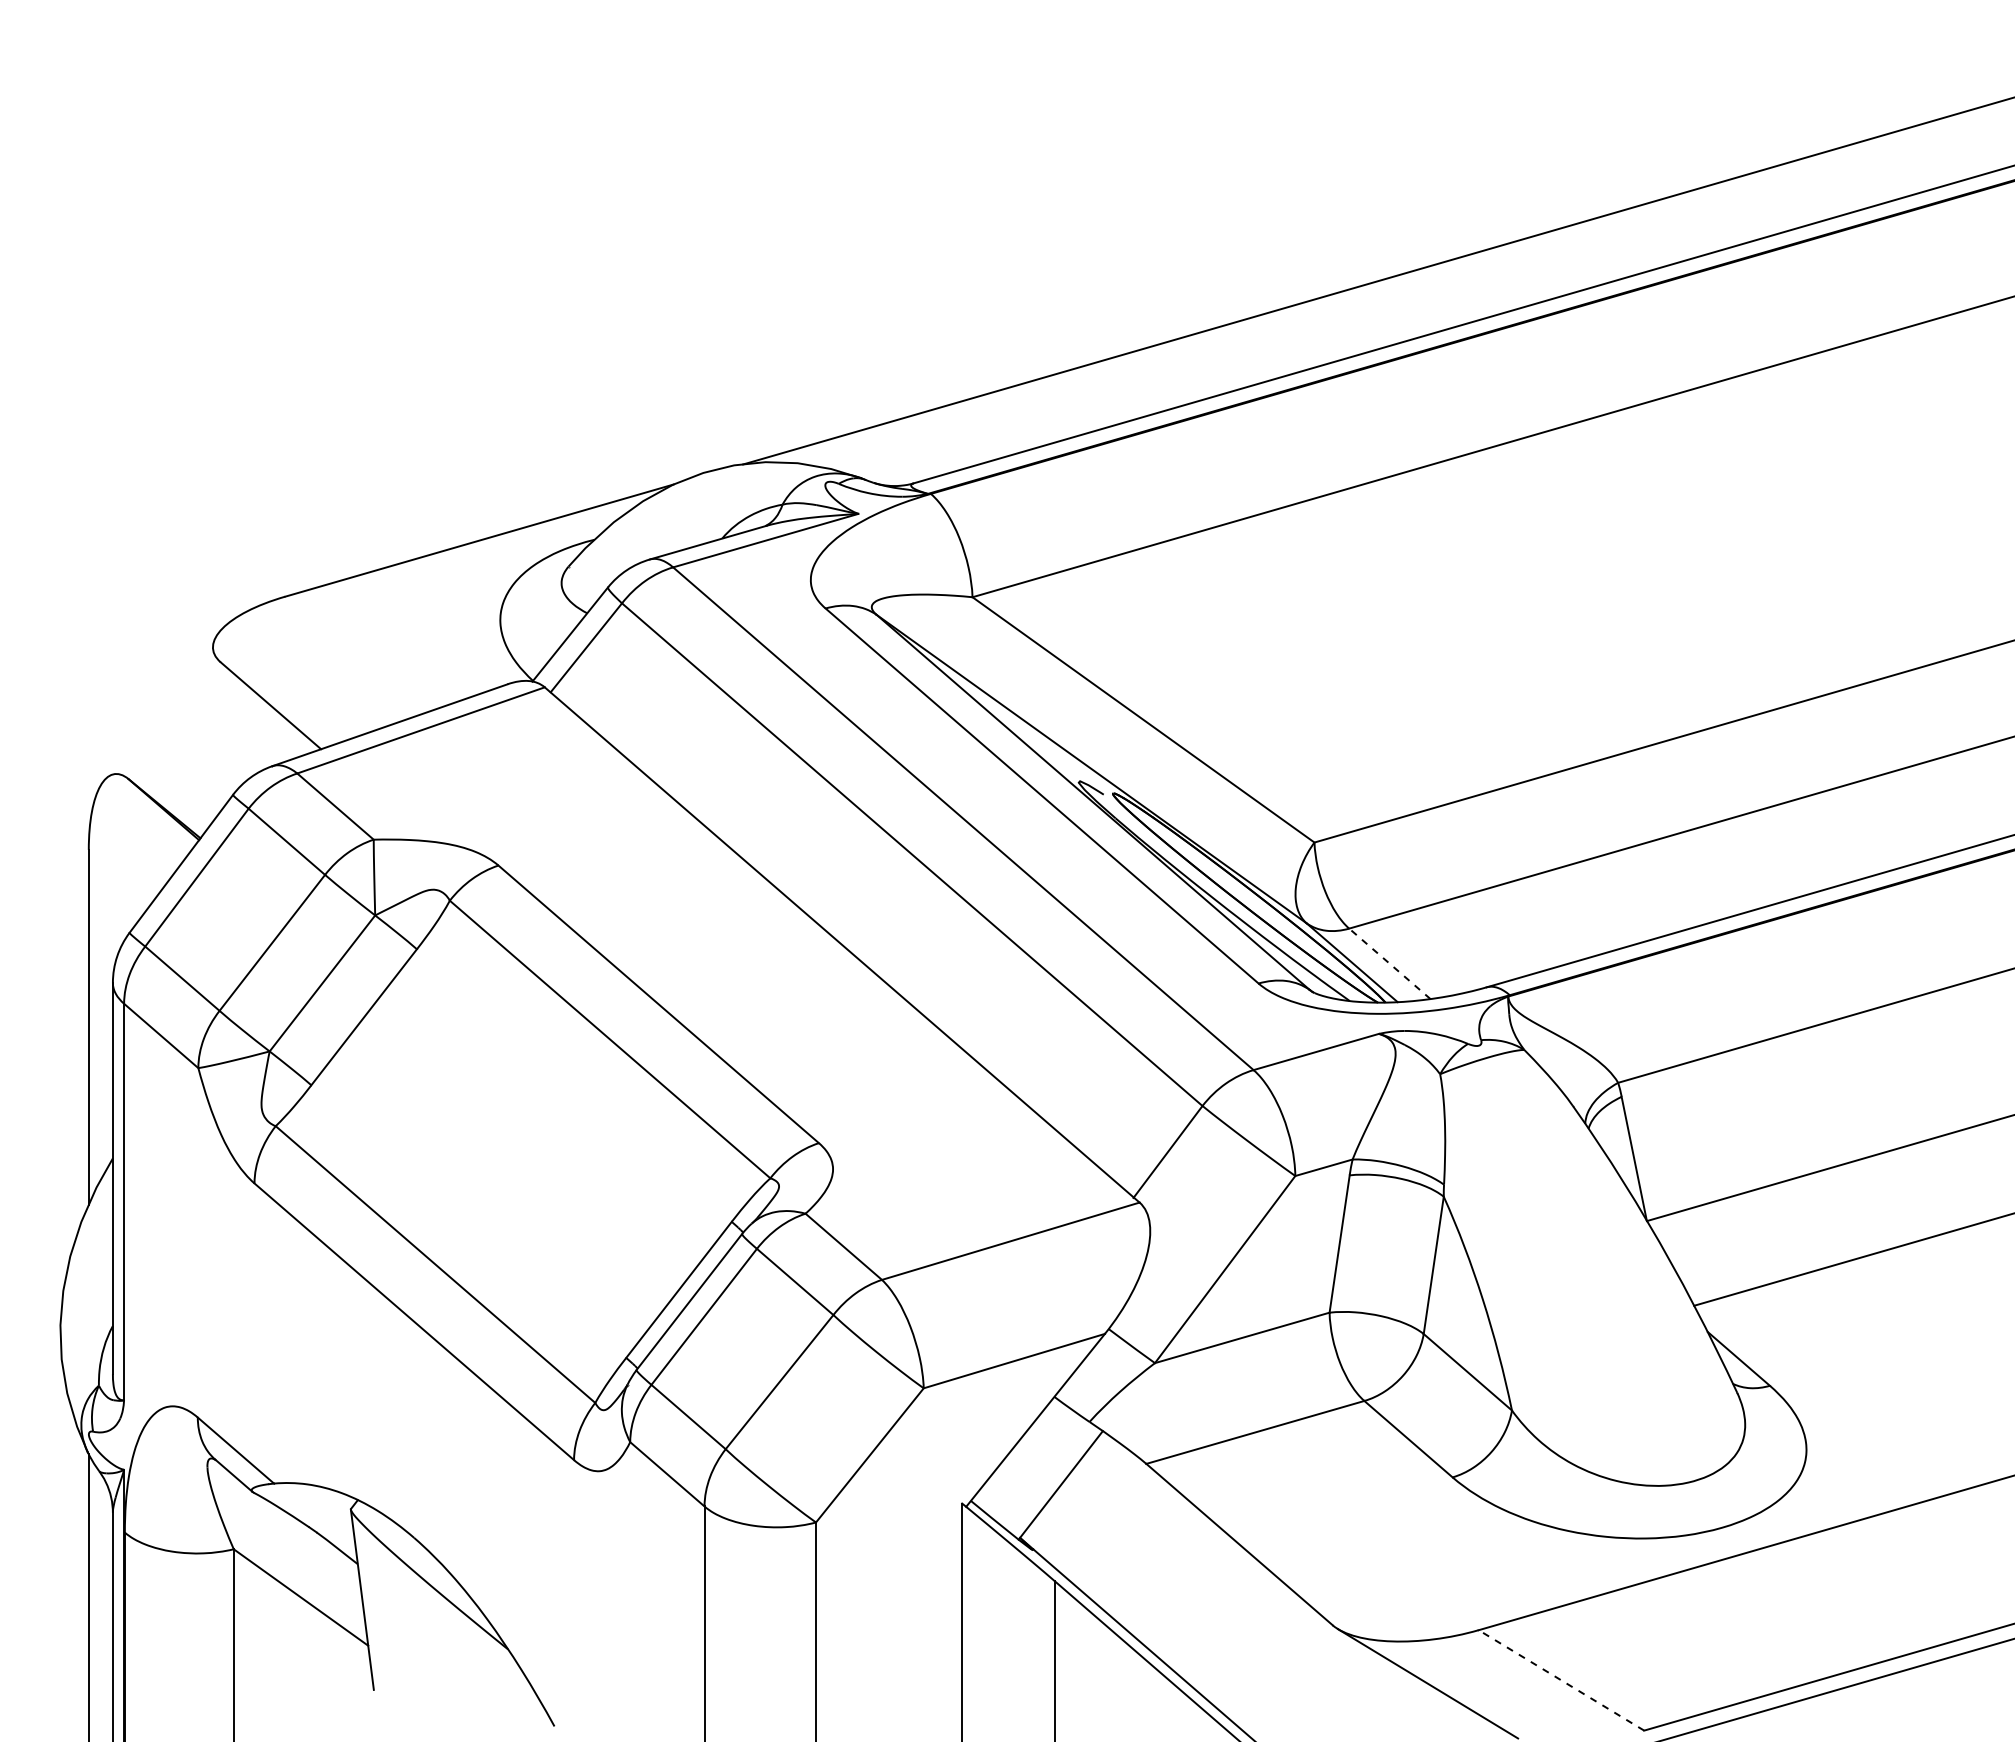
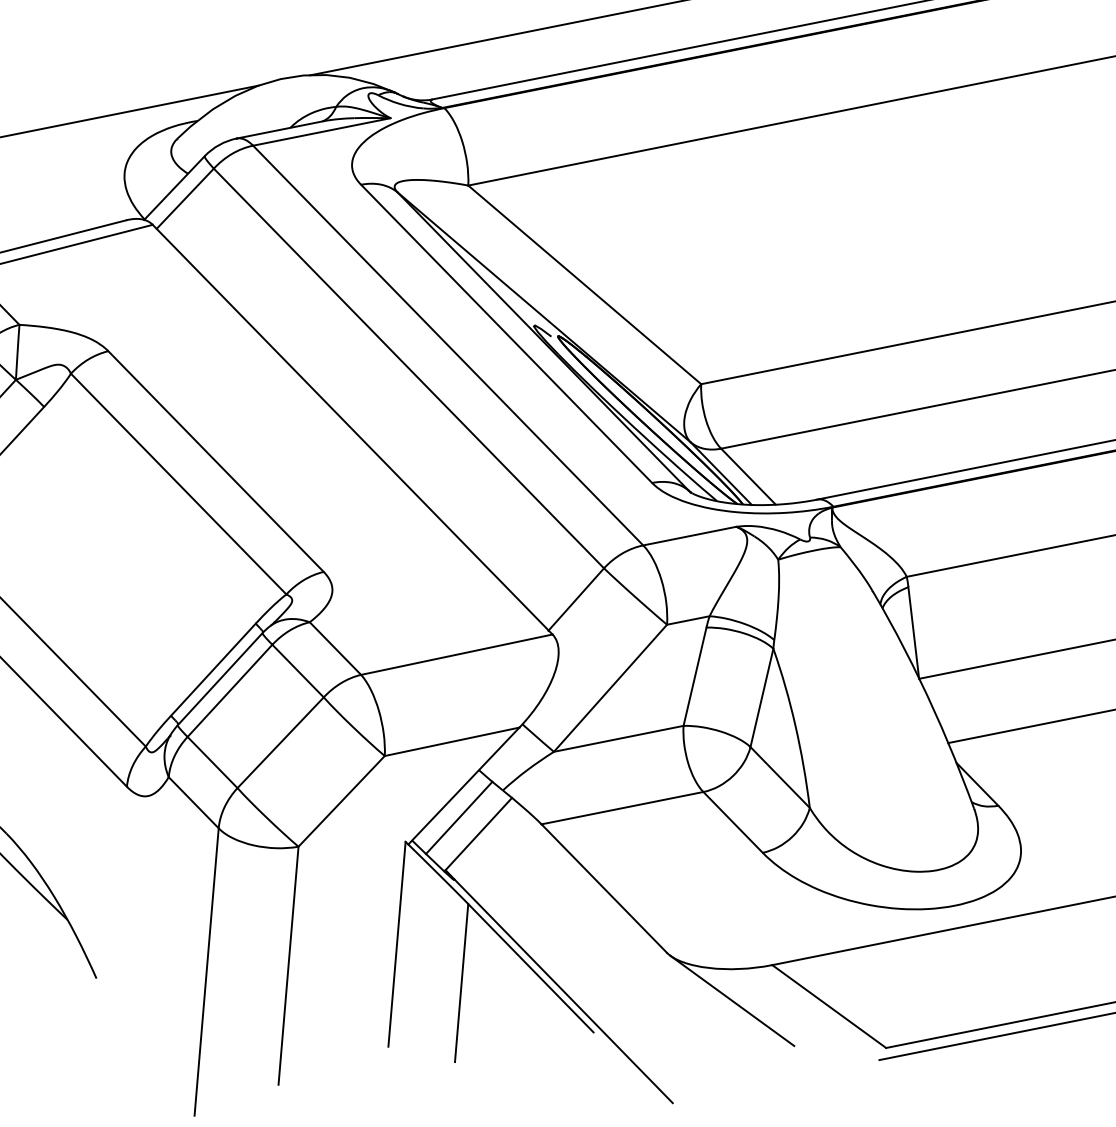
line: (1389, 963) -> (748, 476), dashed -> solid
line: (1032, 1464) -> (458, 817), added
line: (1561, 1680) -> (829, 1006), dashed -> solid

